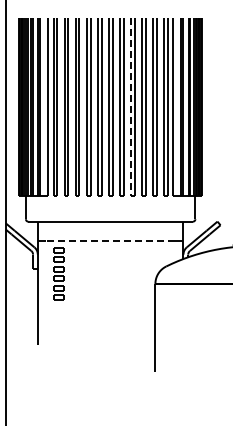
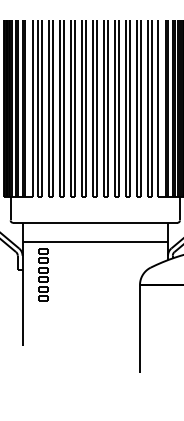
line: (130, 107) -> (115, 108), dashed -> solid
line: (110, 240) -> (95, 241), dashed -> solid

